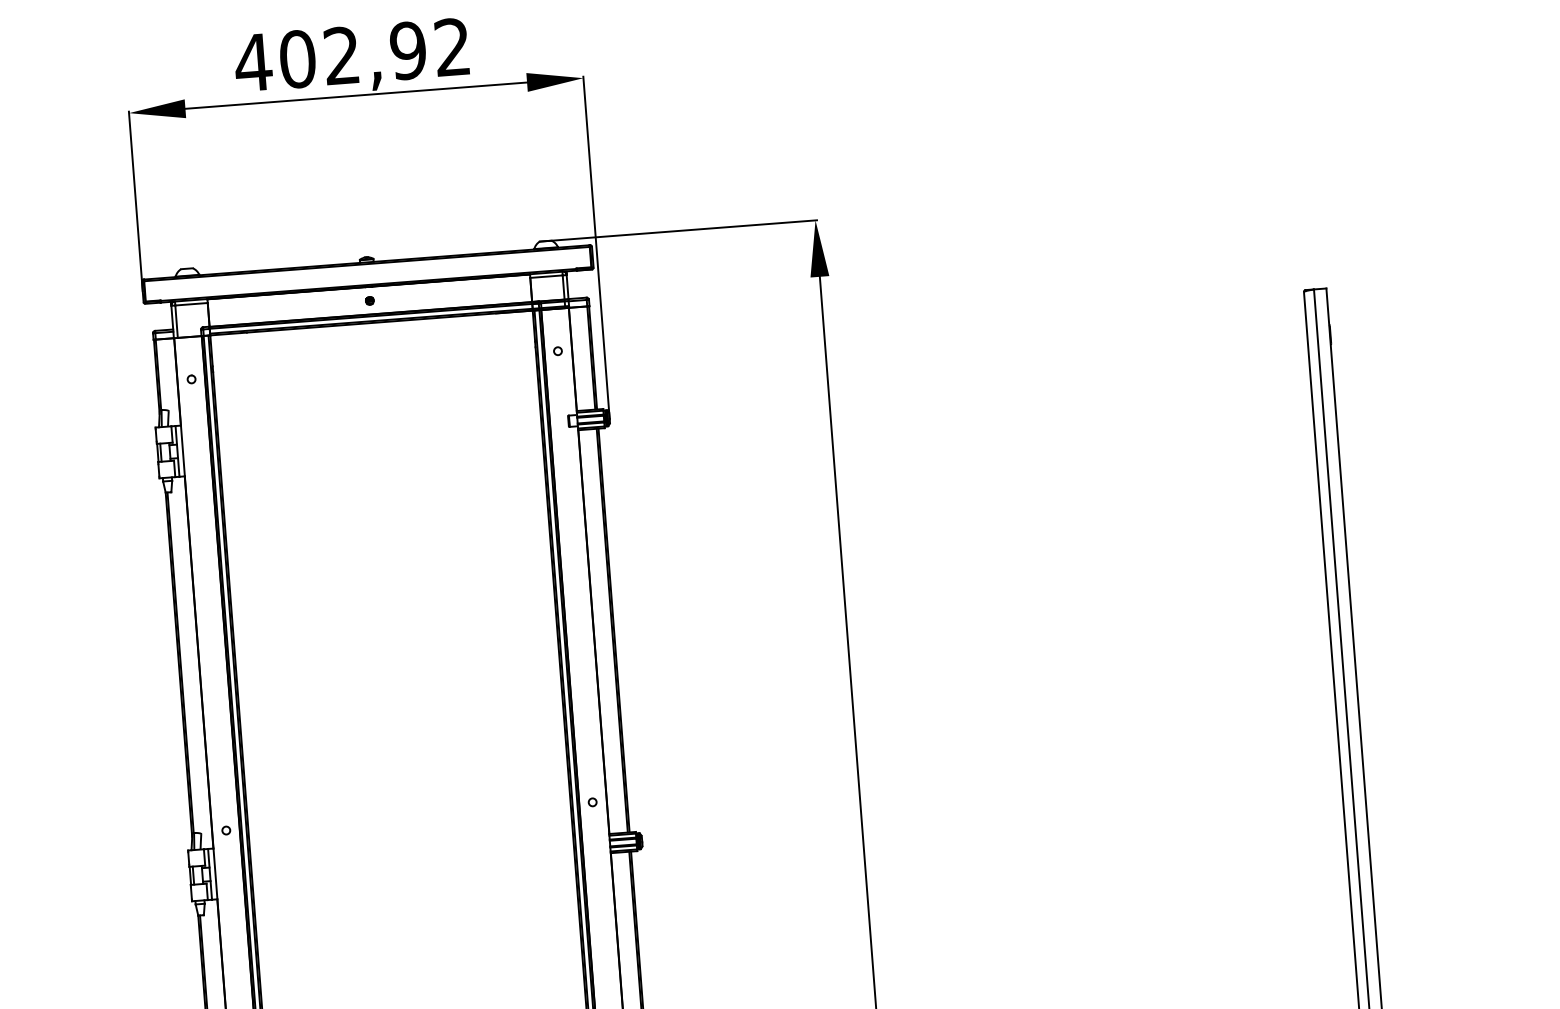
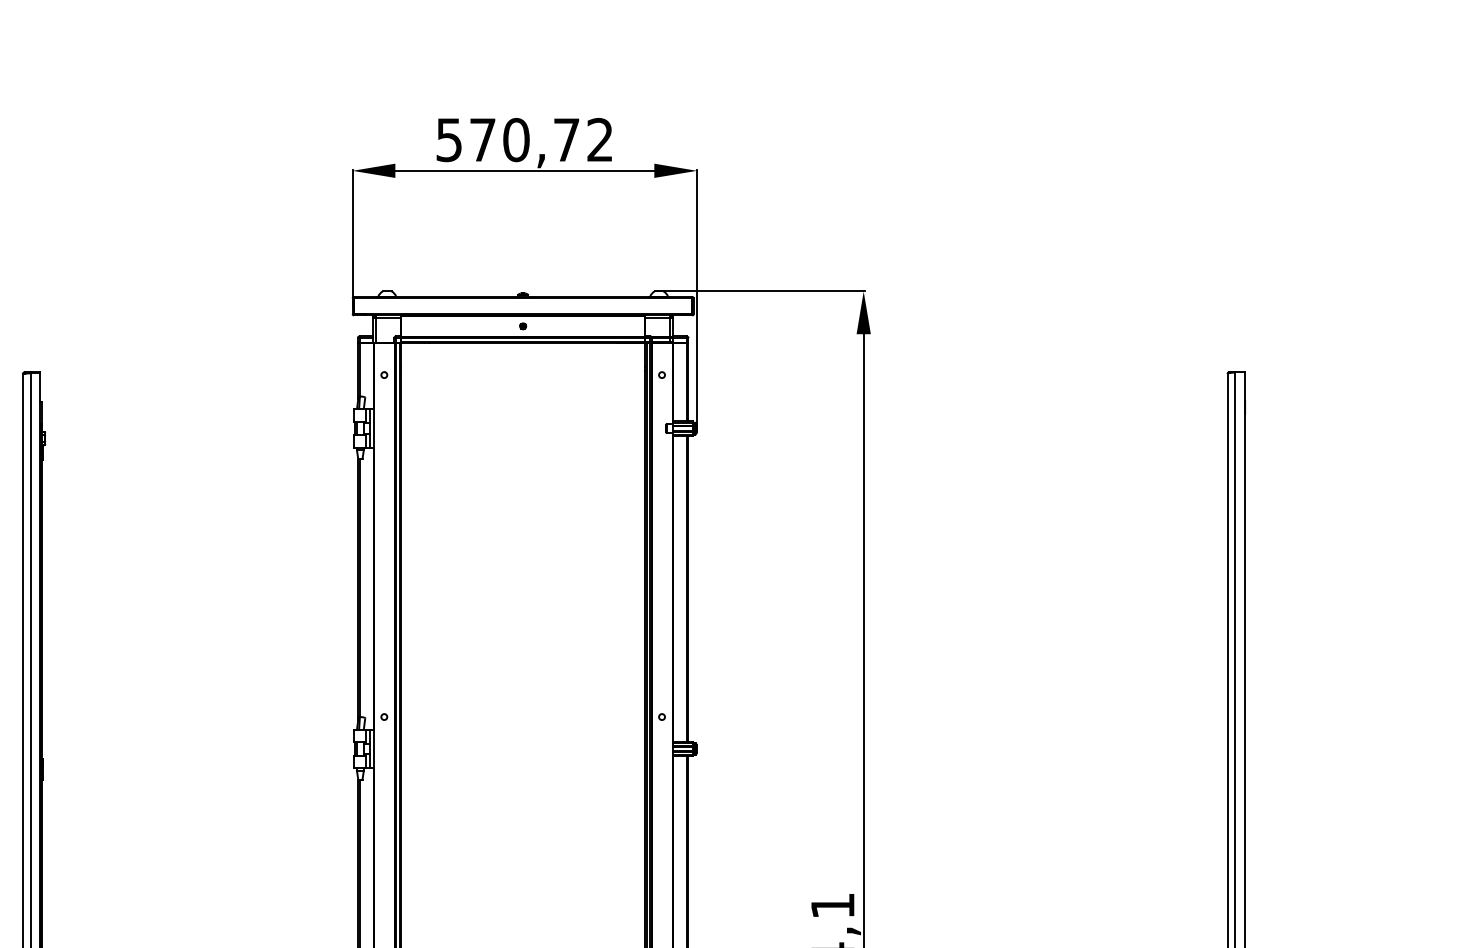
text: (330, 57) -> (507, 140), 402,92 -> 570,72

